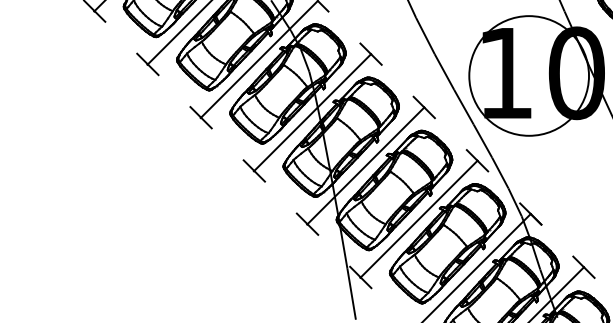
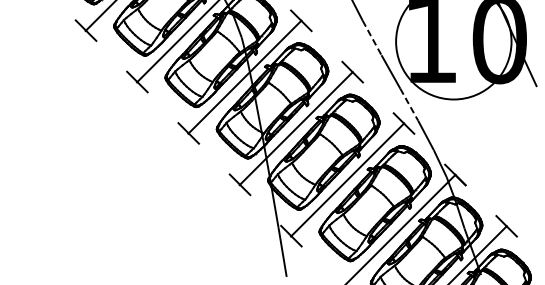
line: (444, 72) -> (372, 38), solid -> dashed
line: (482, 141) -> (408, 104), solid -> dashed

